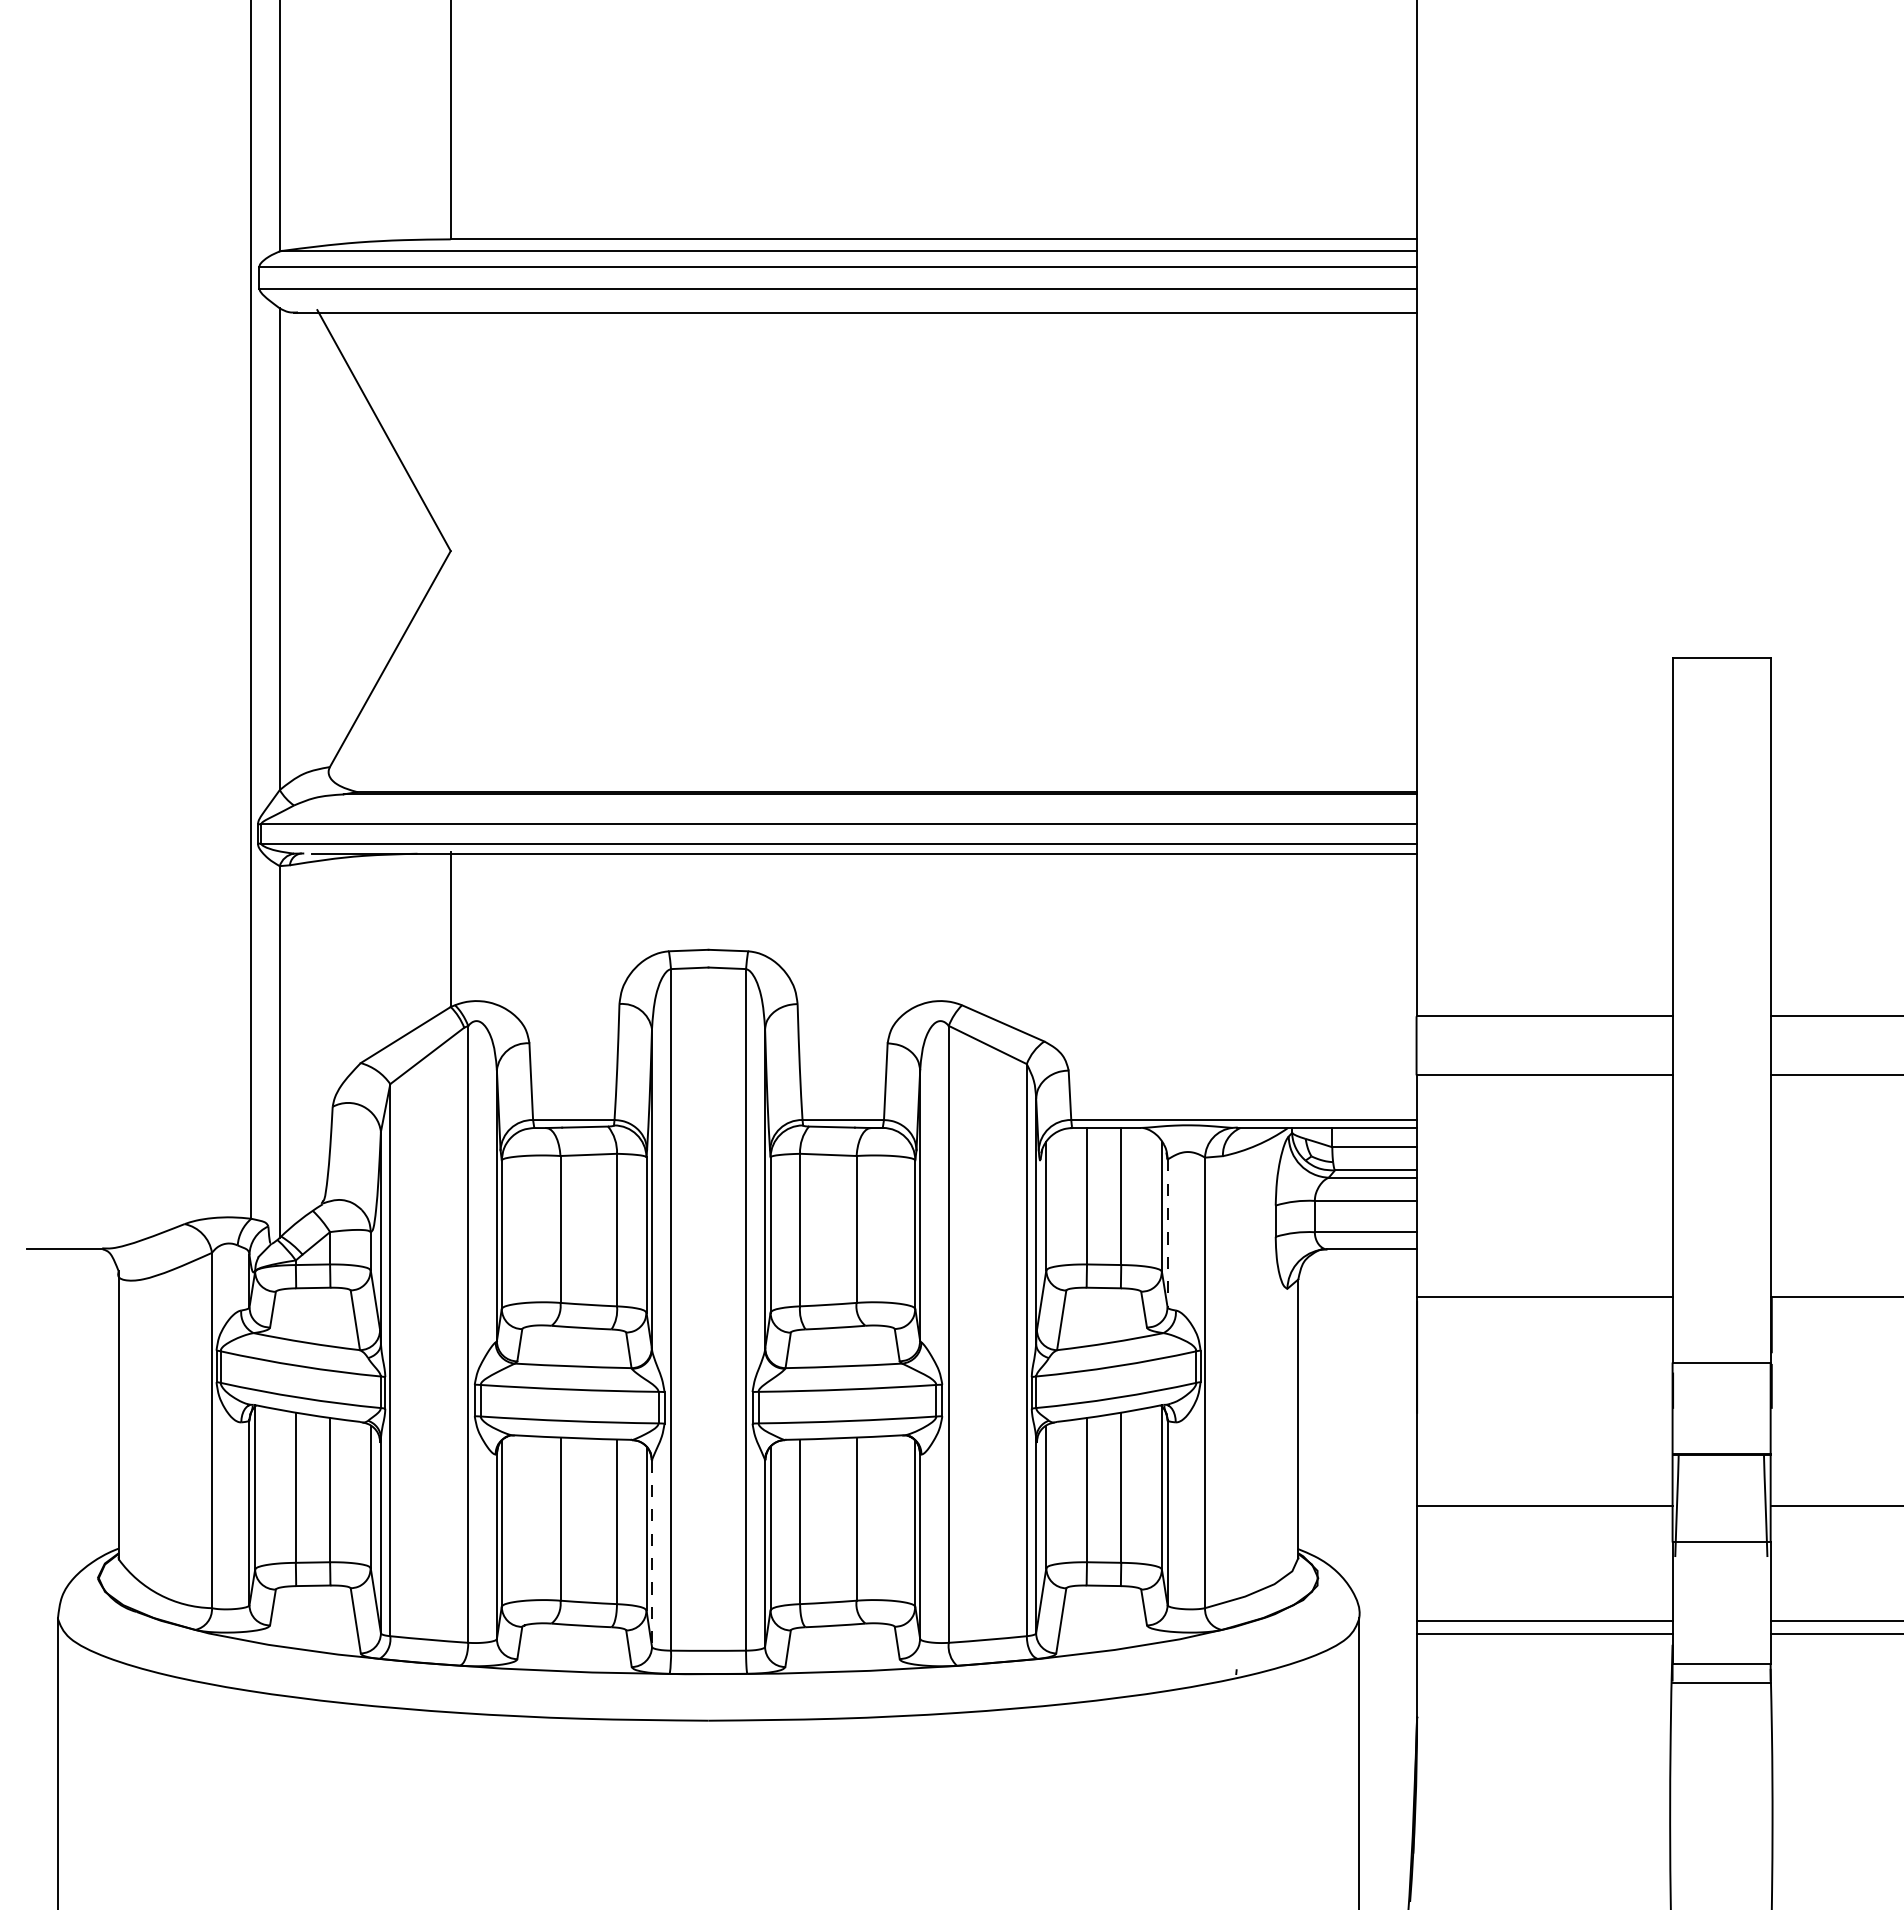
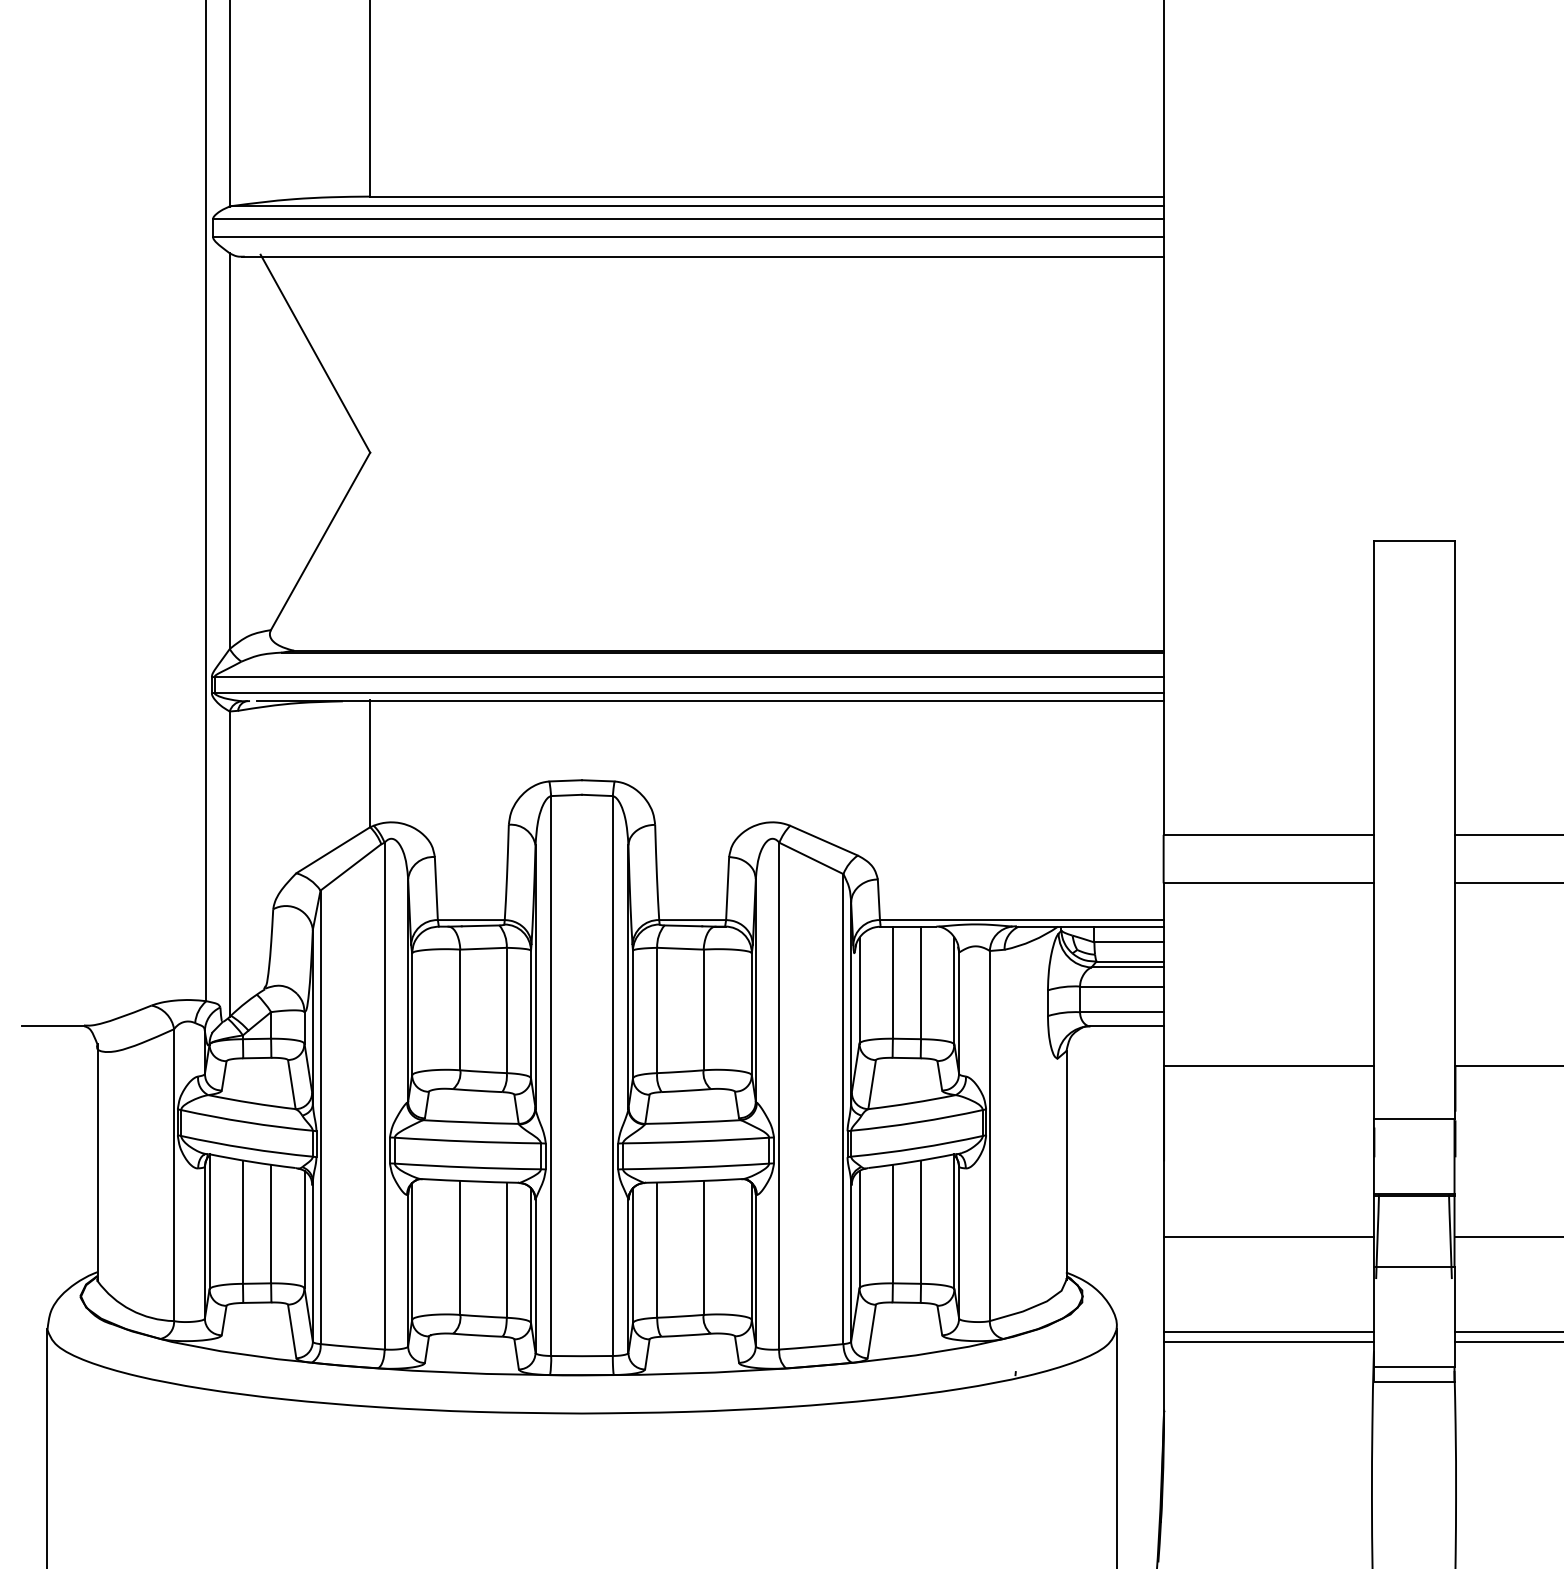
line: (1167, 1233) -> (959, 1013), dashed -> solid
line: (652, 1554) -> (535, 1276), dashed -> solid

